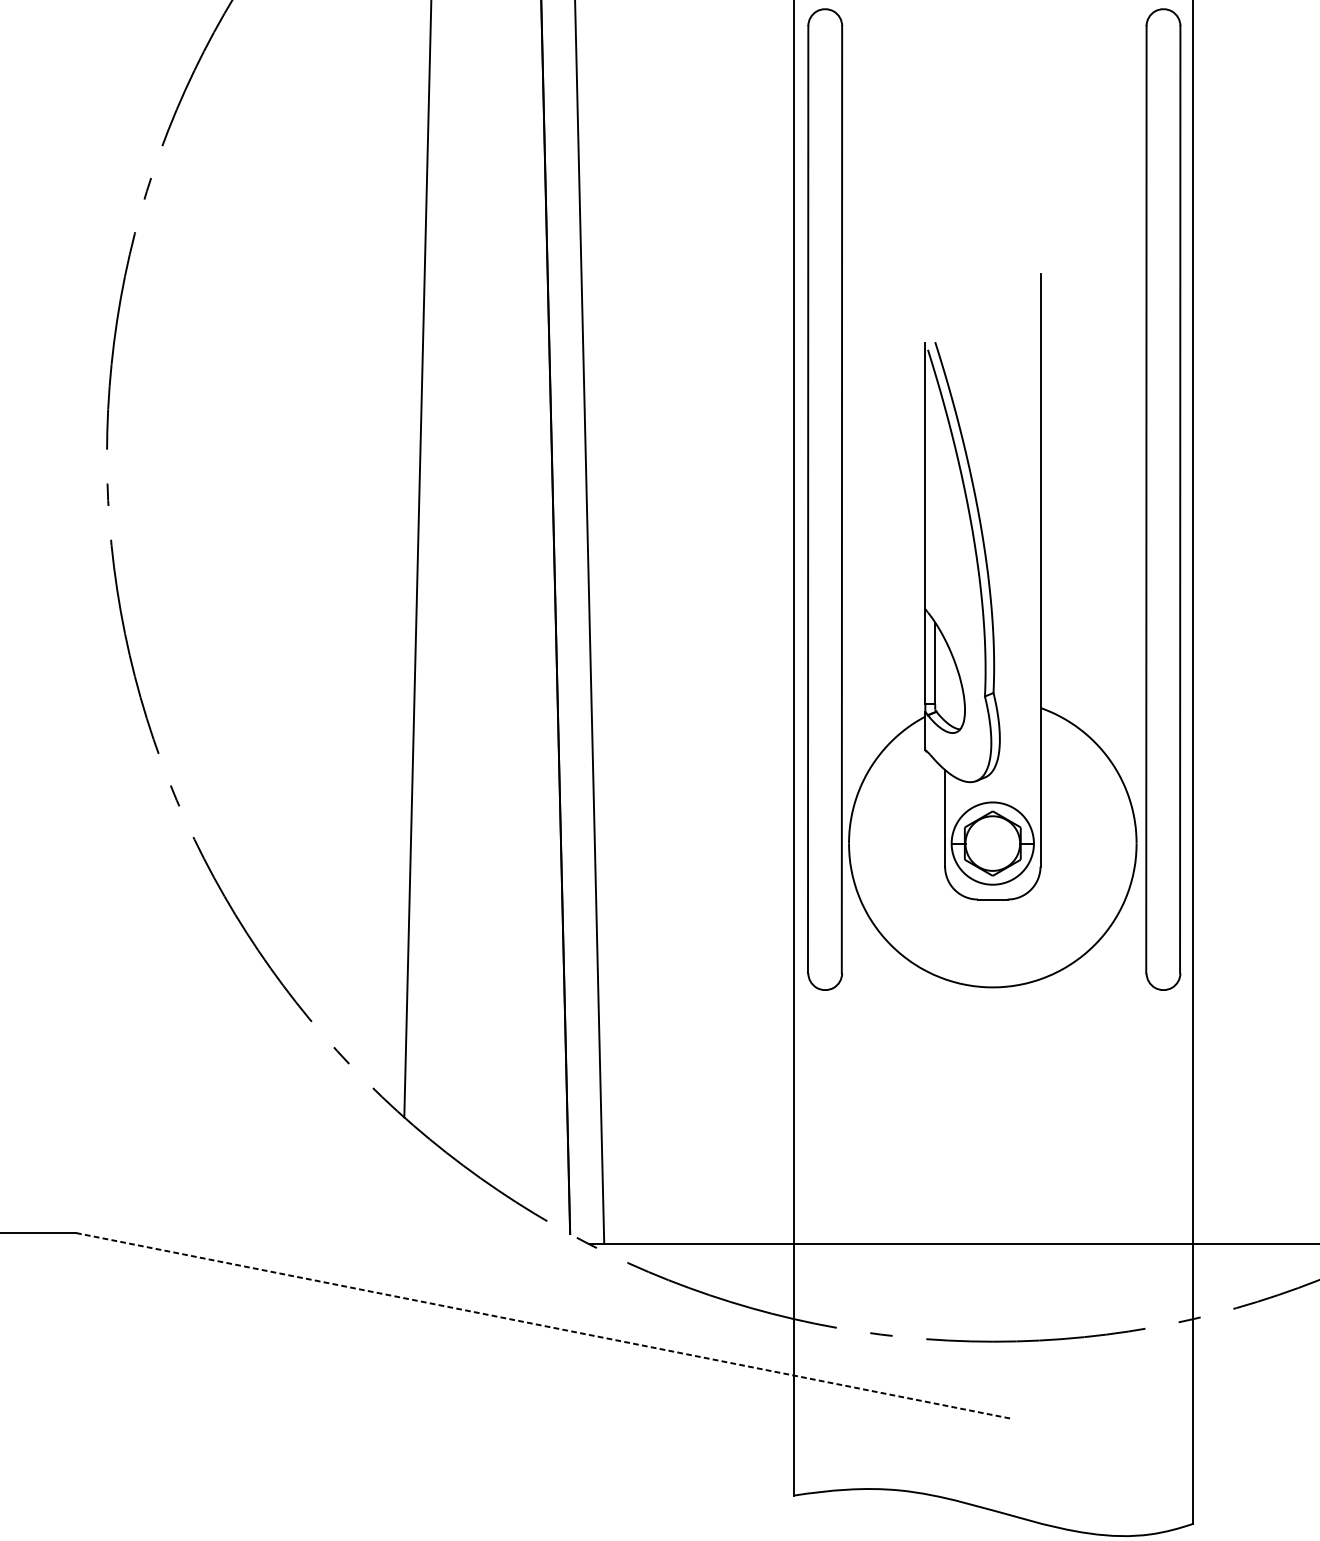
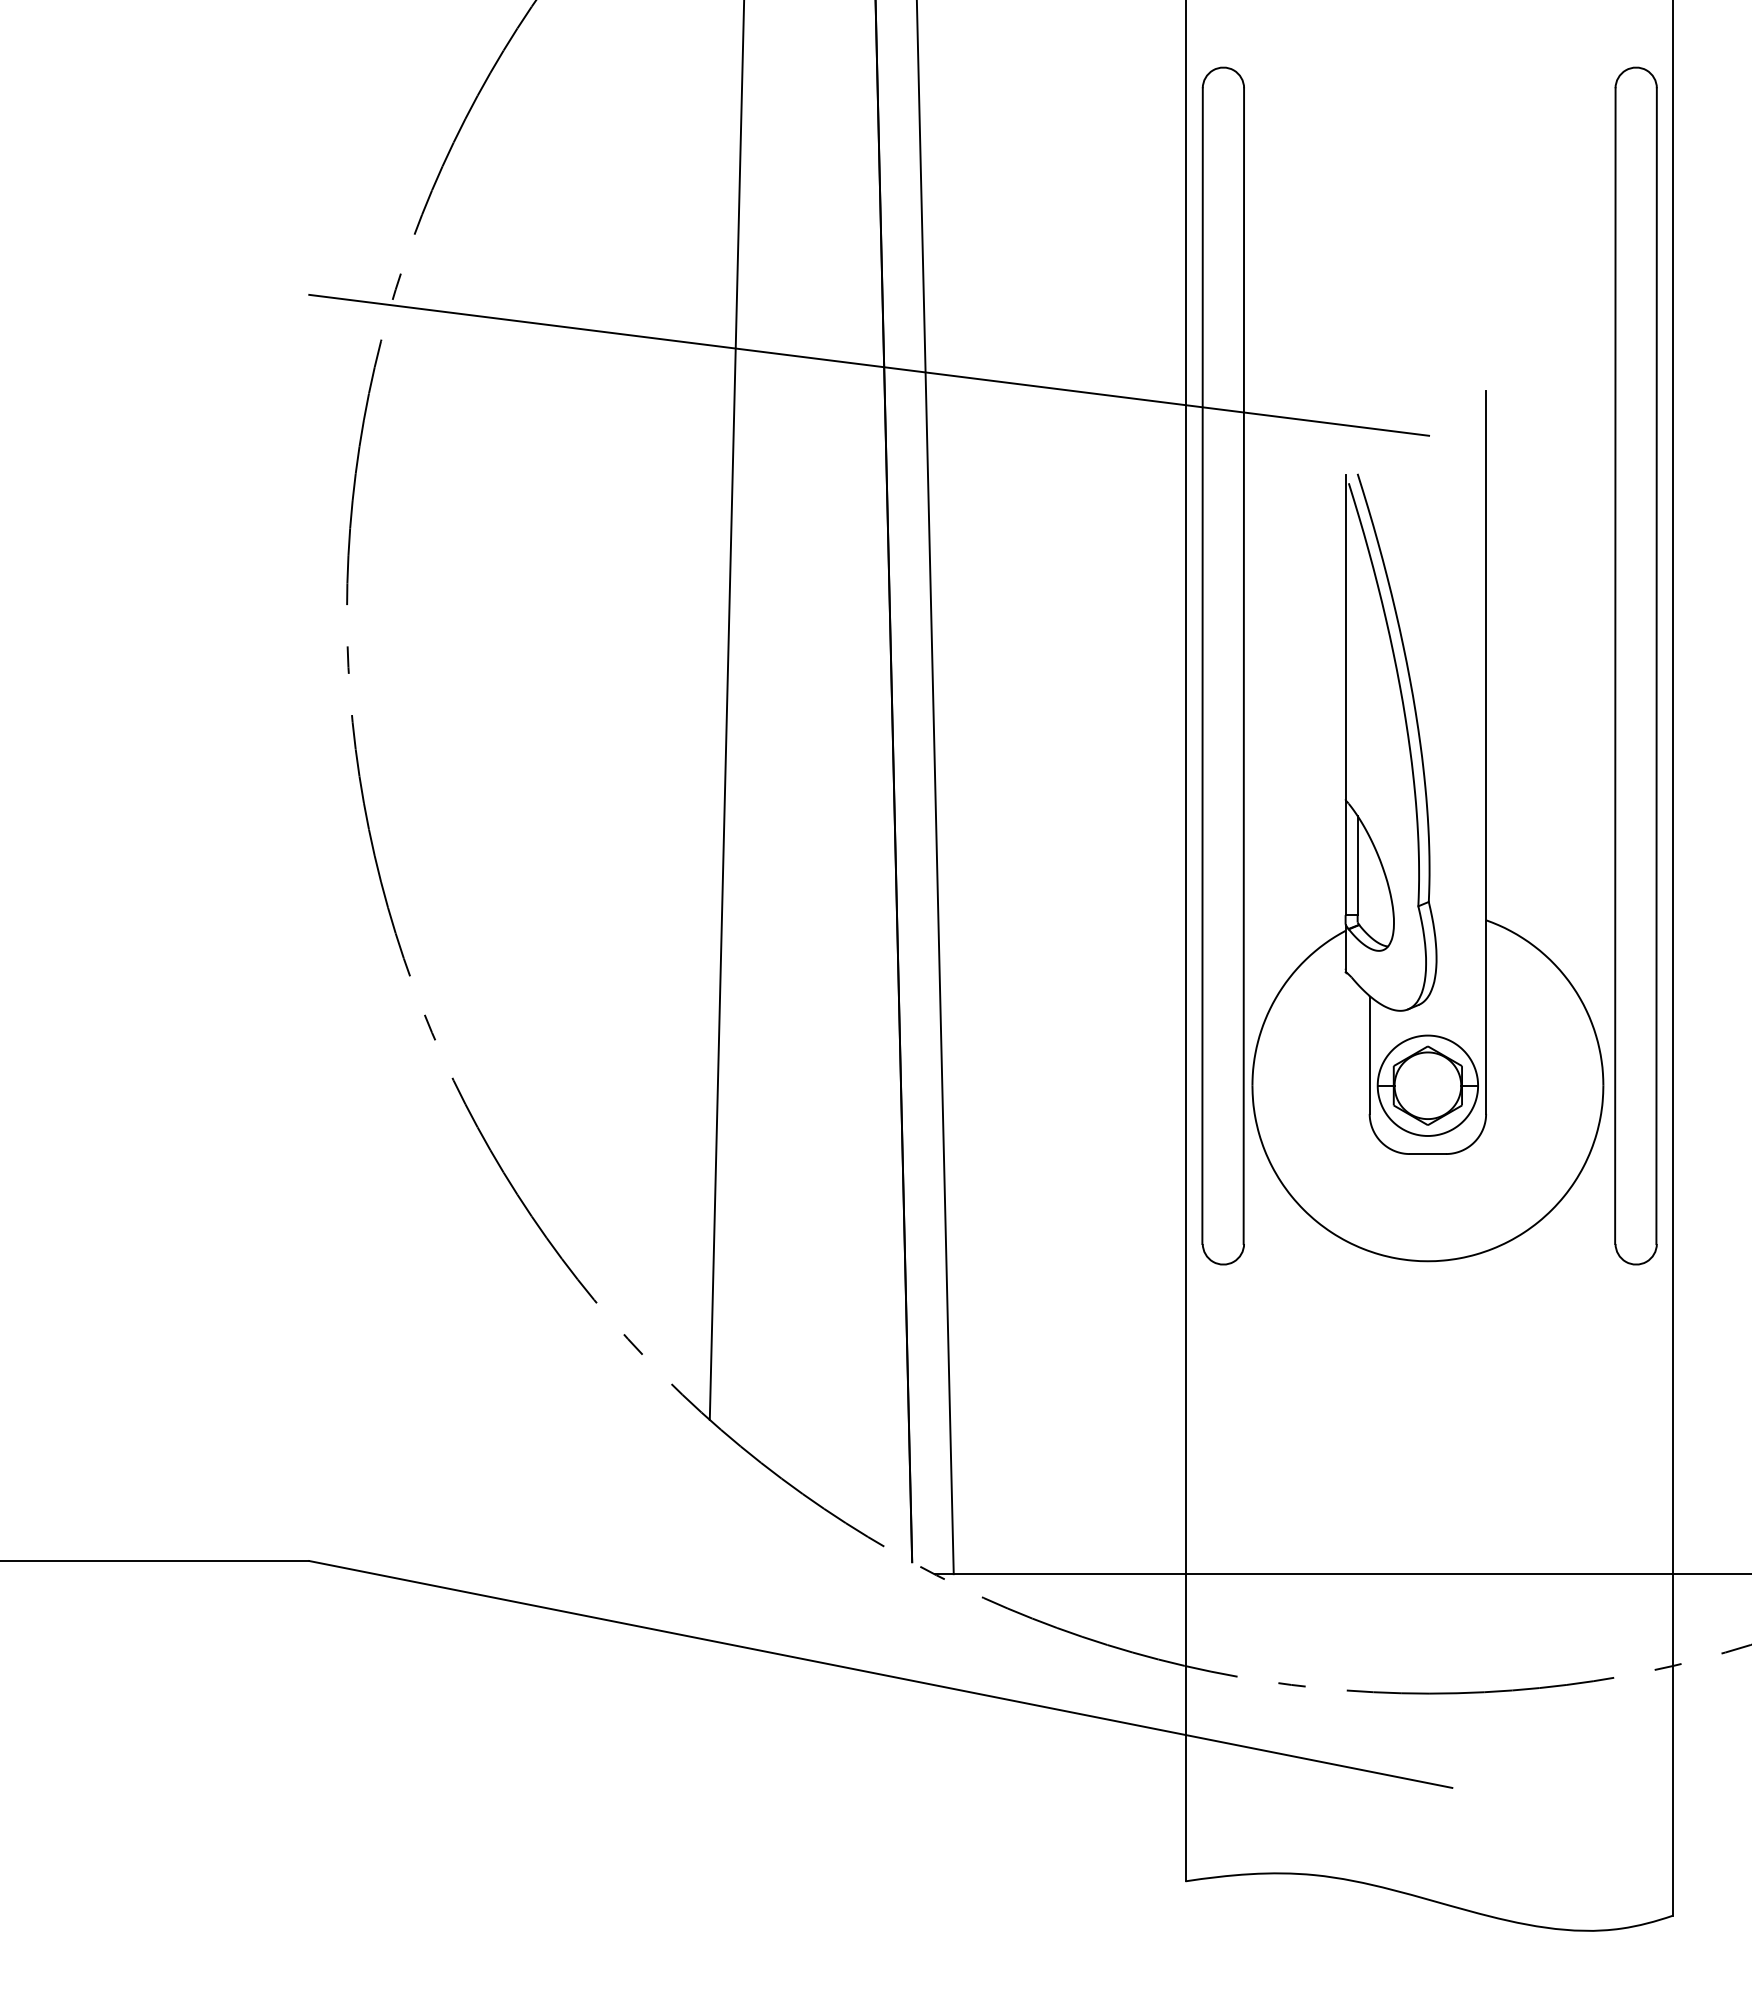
line: (535, 252) -> (869, 364), added
line: (544, 1326) -> (880, 1674), dashed -> solid

